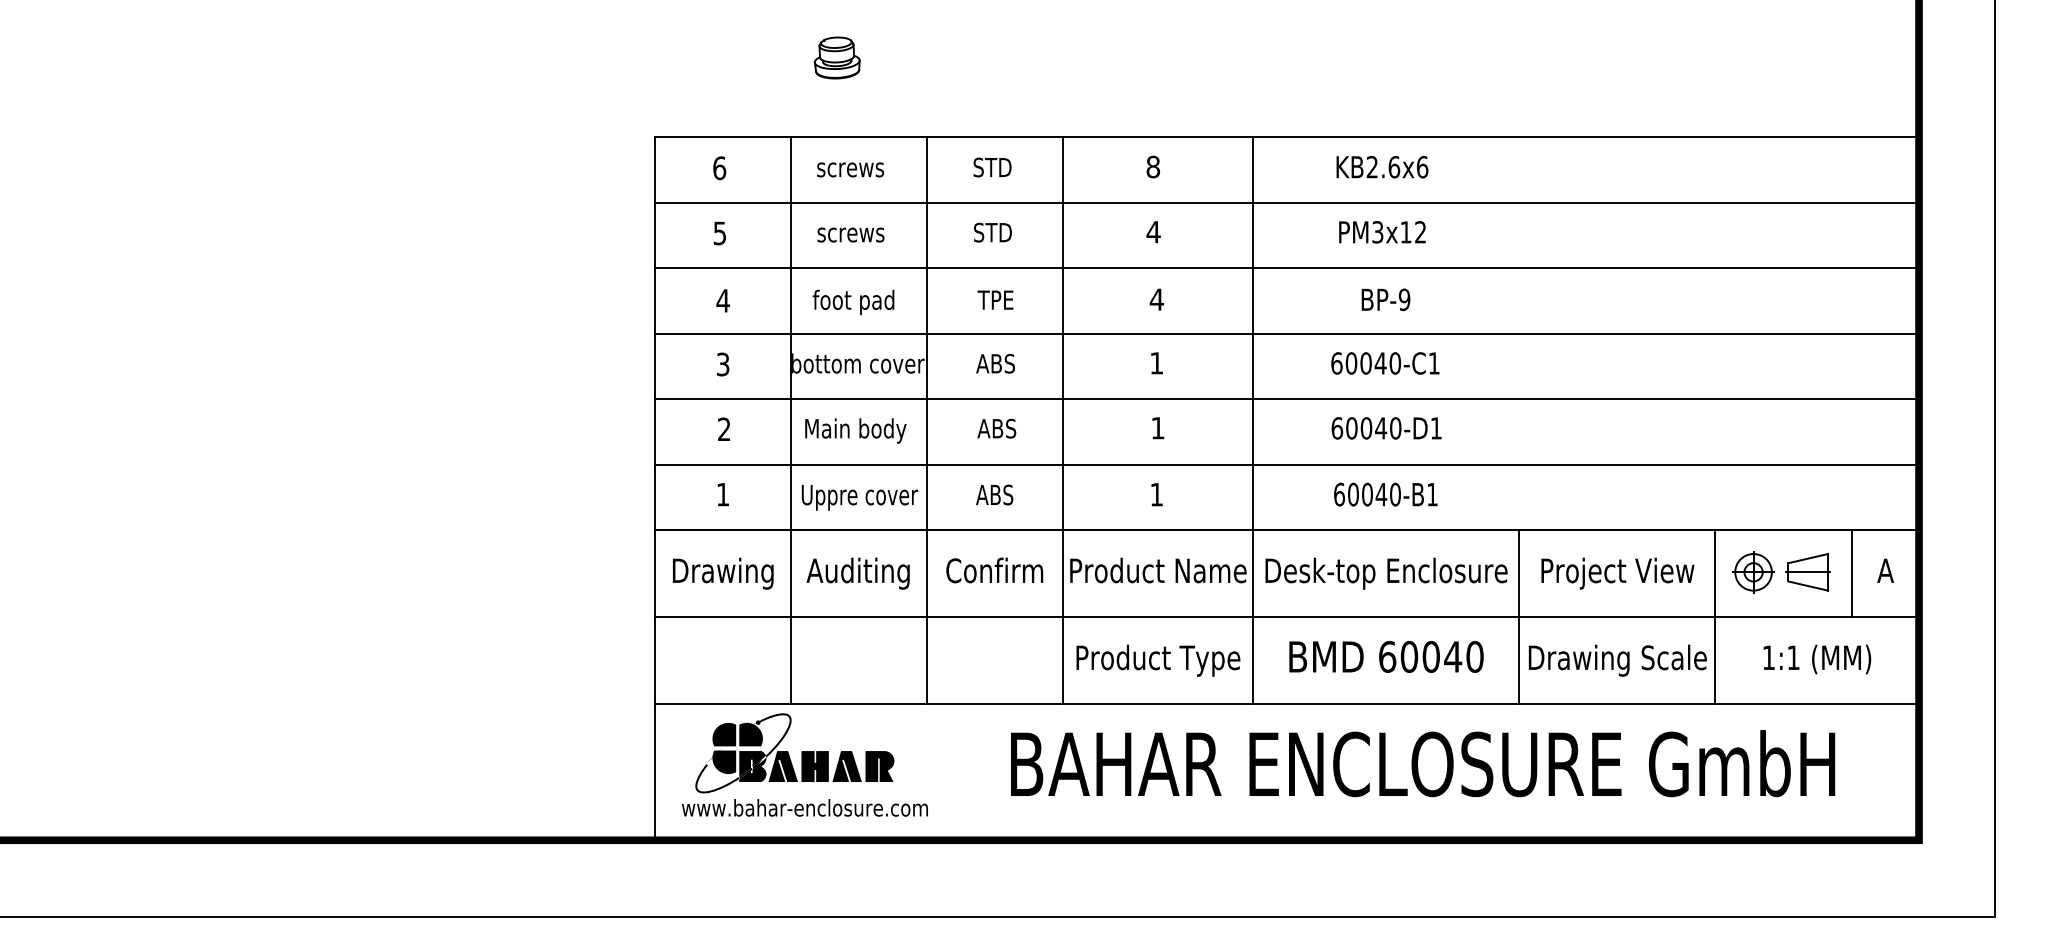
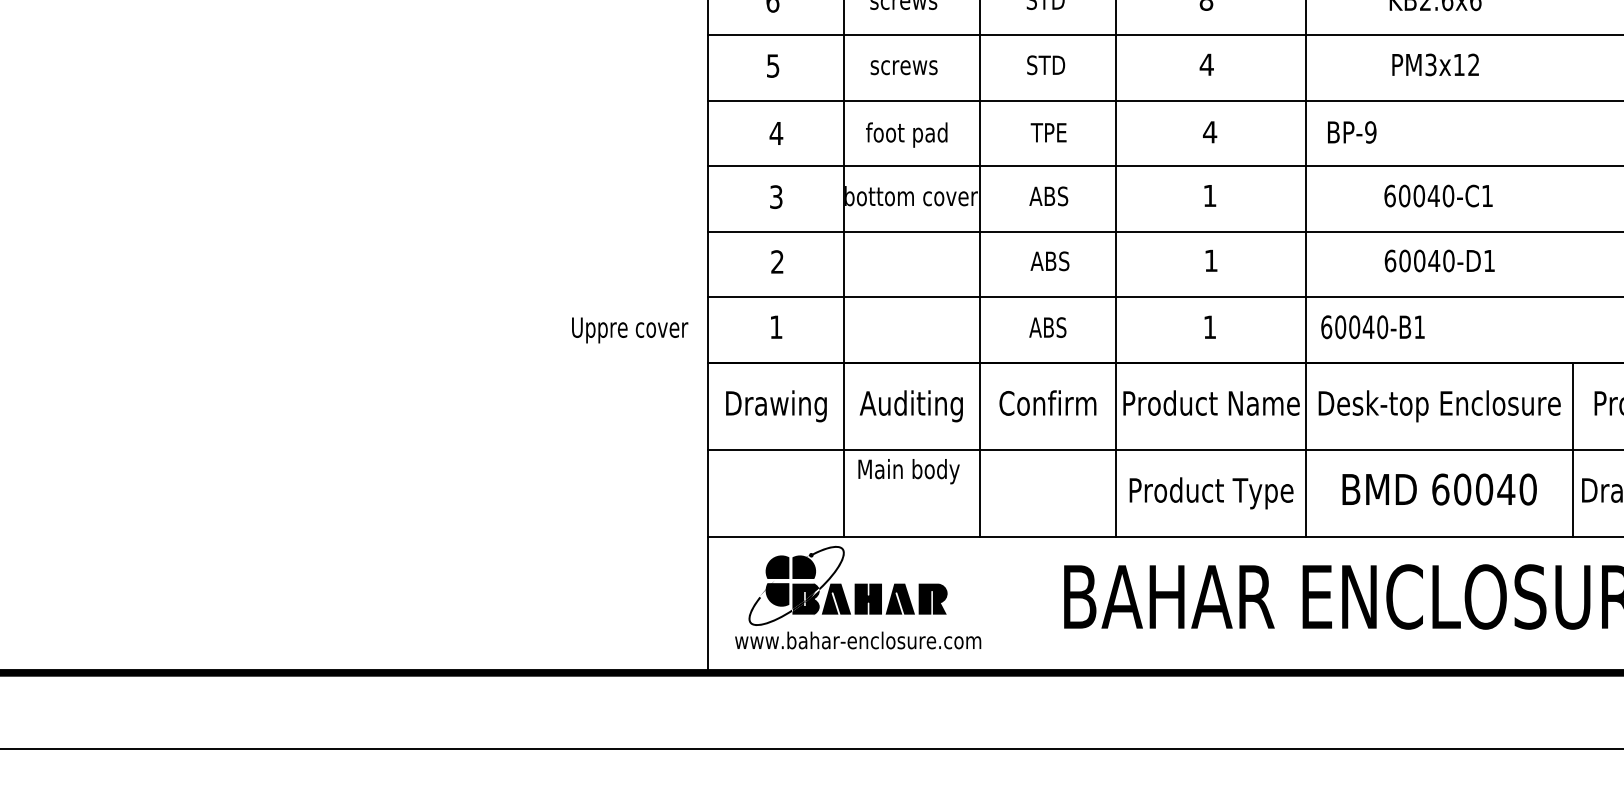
text: (1385, 299) -> (1351, 132), moved
text: (855, 430) -> (908, 471), moved
text: (1385, 494) -> (1372, 327), moved
text: (859, 497) -> (629, 330), moved

